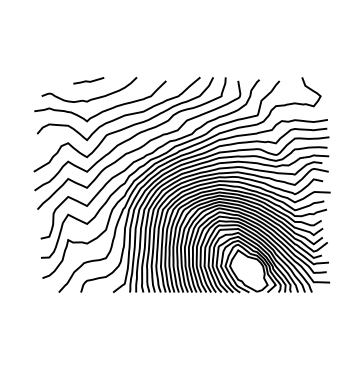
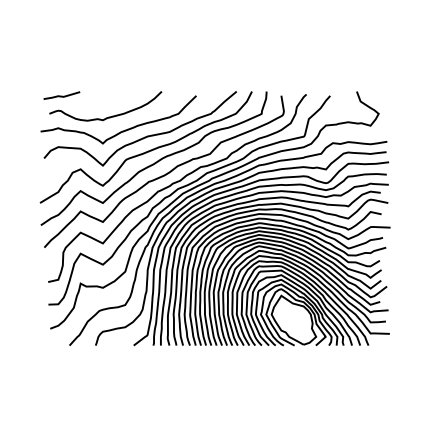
line: (88, 80) -> (61, 95), moved

